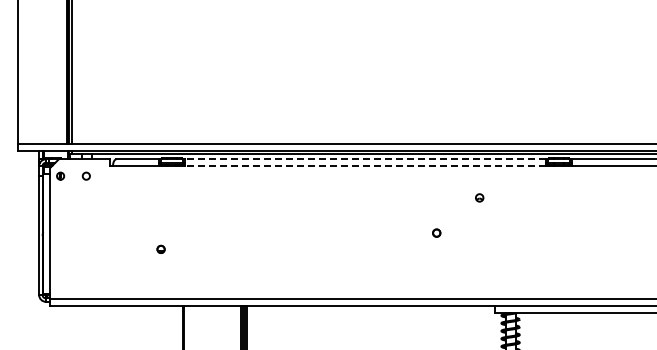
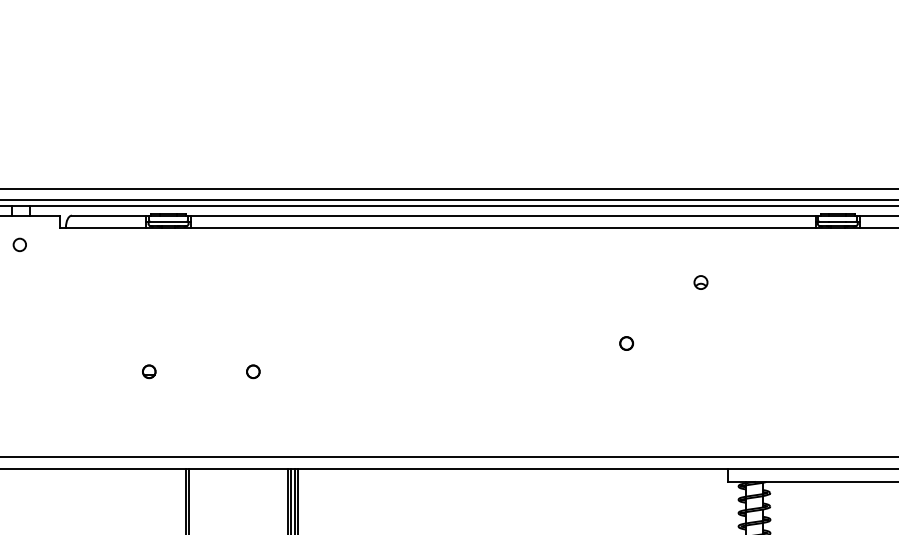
line: (364, 159) -> (501, 216), dashed -> solid
line: (364, 166) -> (501, 228), dashed -> solid
part: (220, 248) -> (252, 370), added

